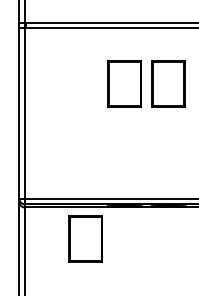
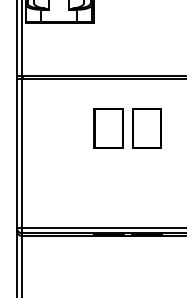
part: (85, 239) -> (74, 263), removed

